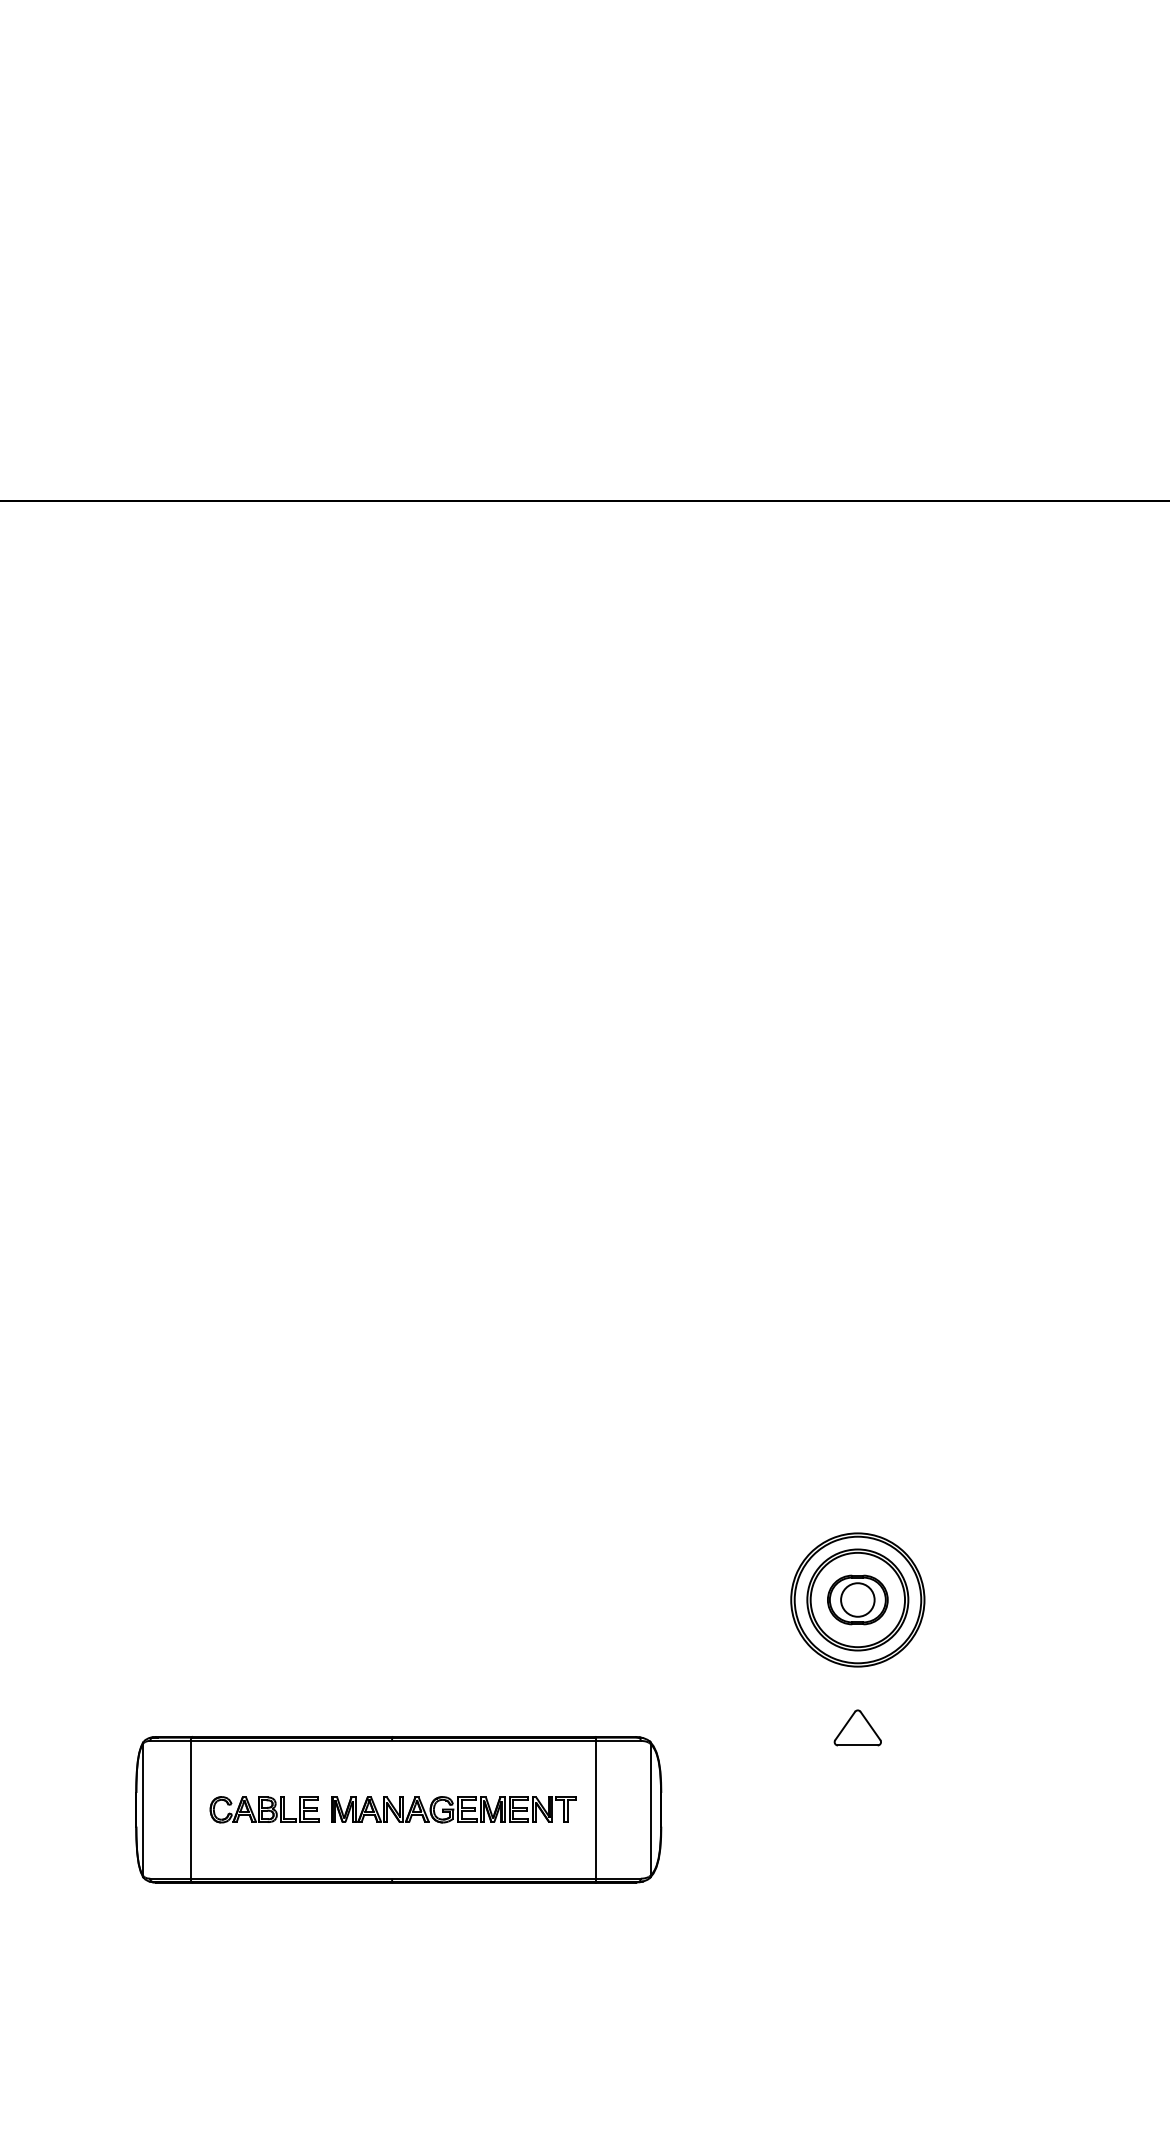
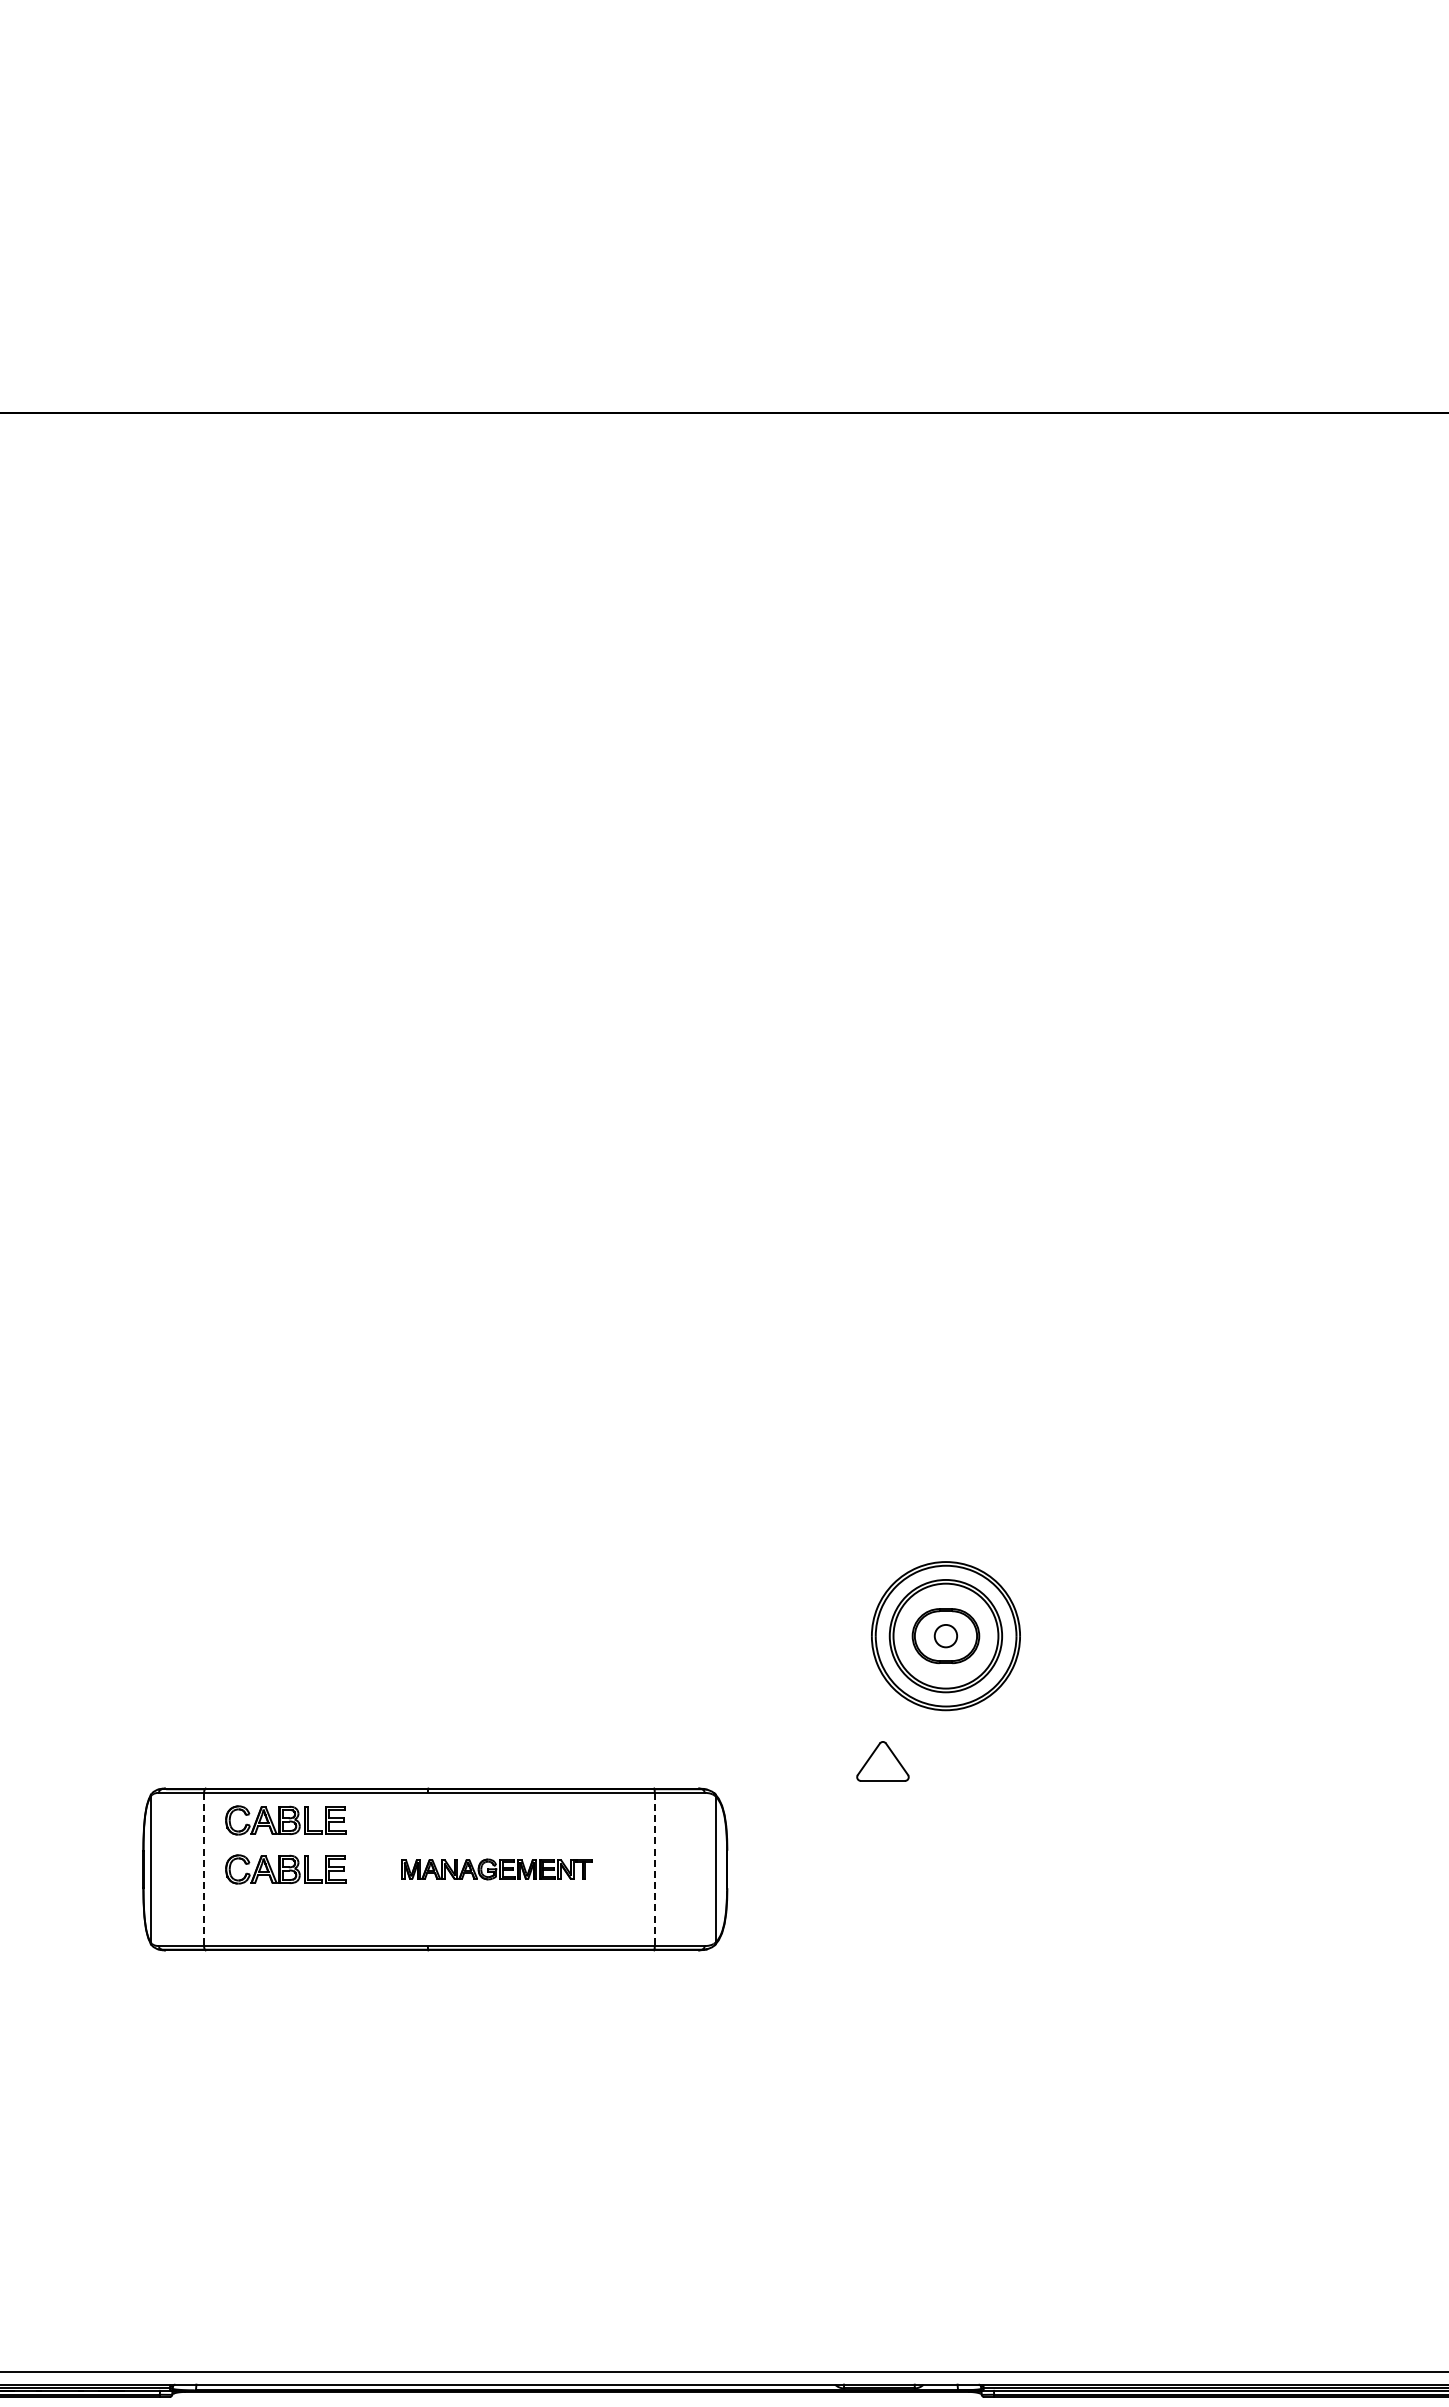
circle: (857, 1599) -> (945, 1635), size x0.6
part: (857, 1728) -> (882, 1761), moved
part: (264, 1765) -> (285, 1820), added
line: (191, 1809) -> (204, 1869), solid -> dashed
part: (453, 1809) -> (496, 1869), size x0.7
line: (595, 1809) -> (654, 1869), solid -> dashed

